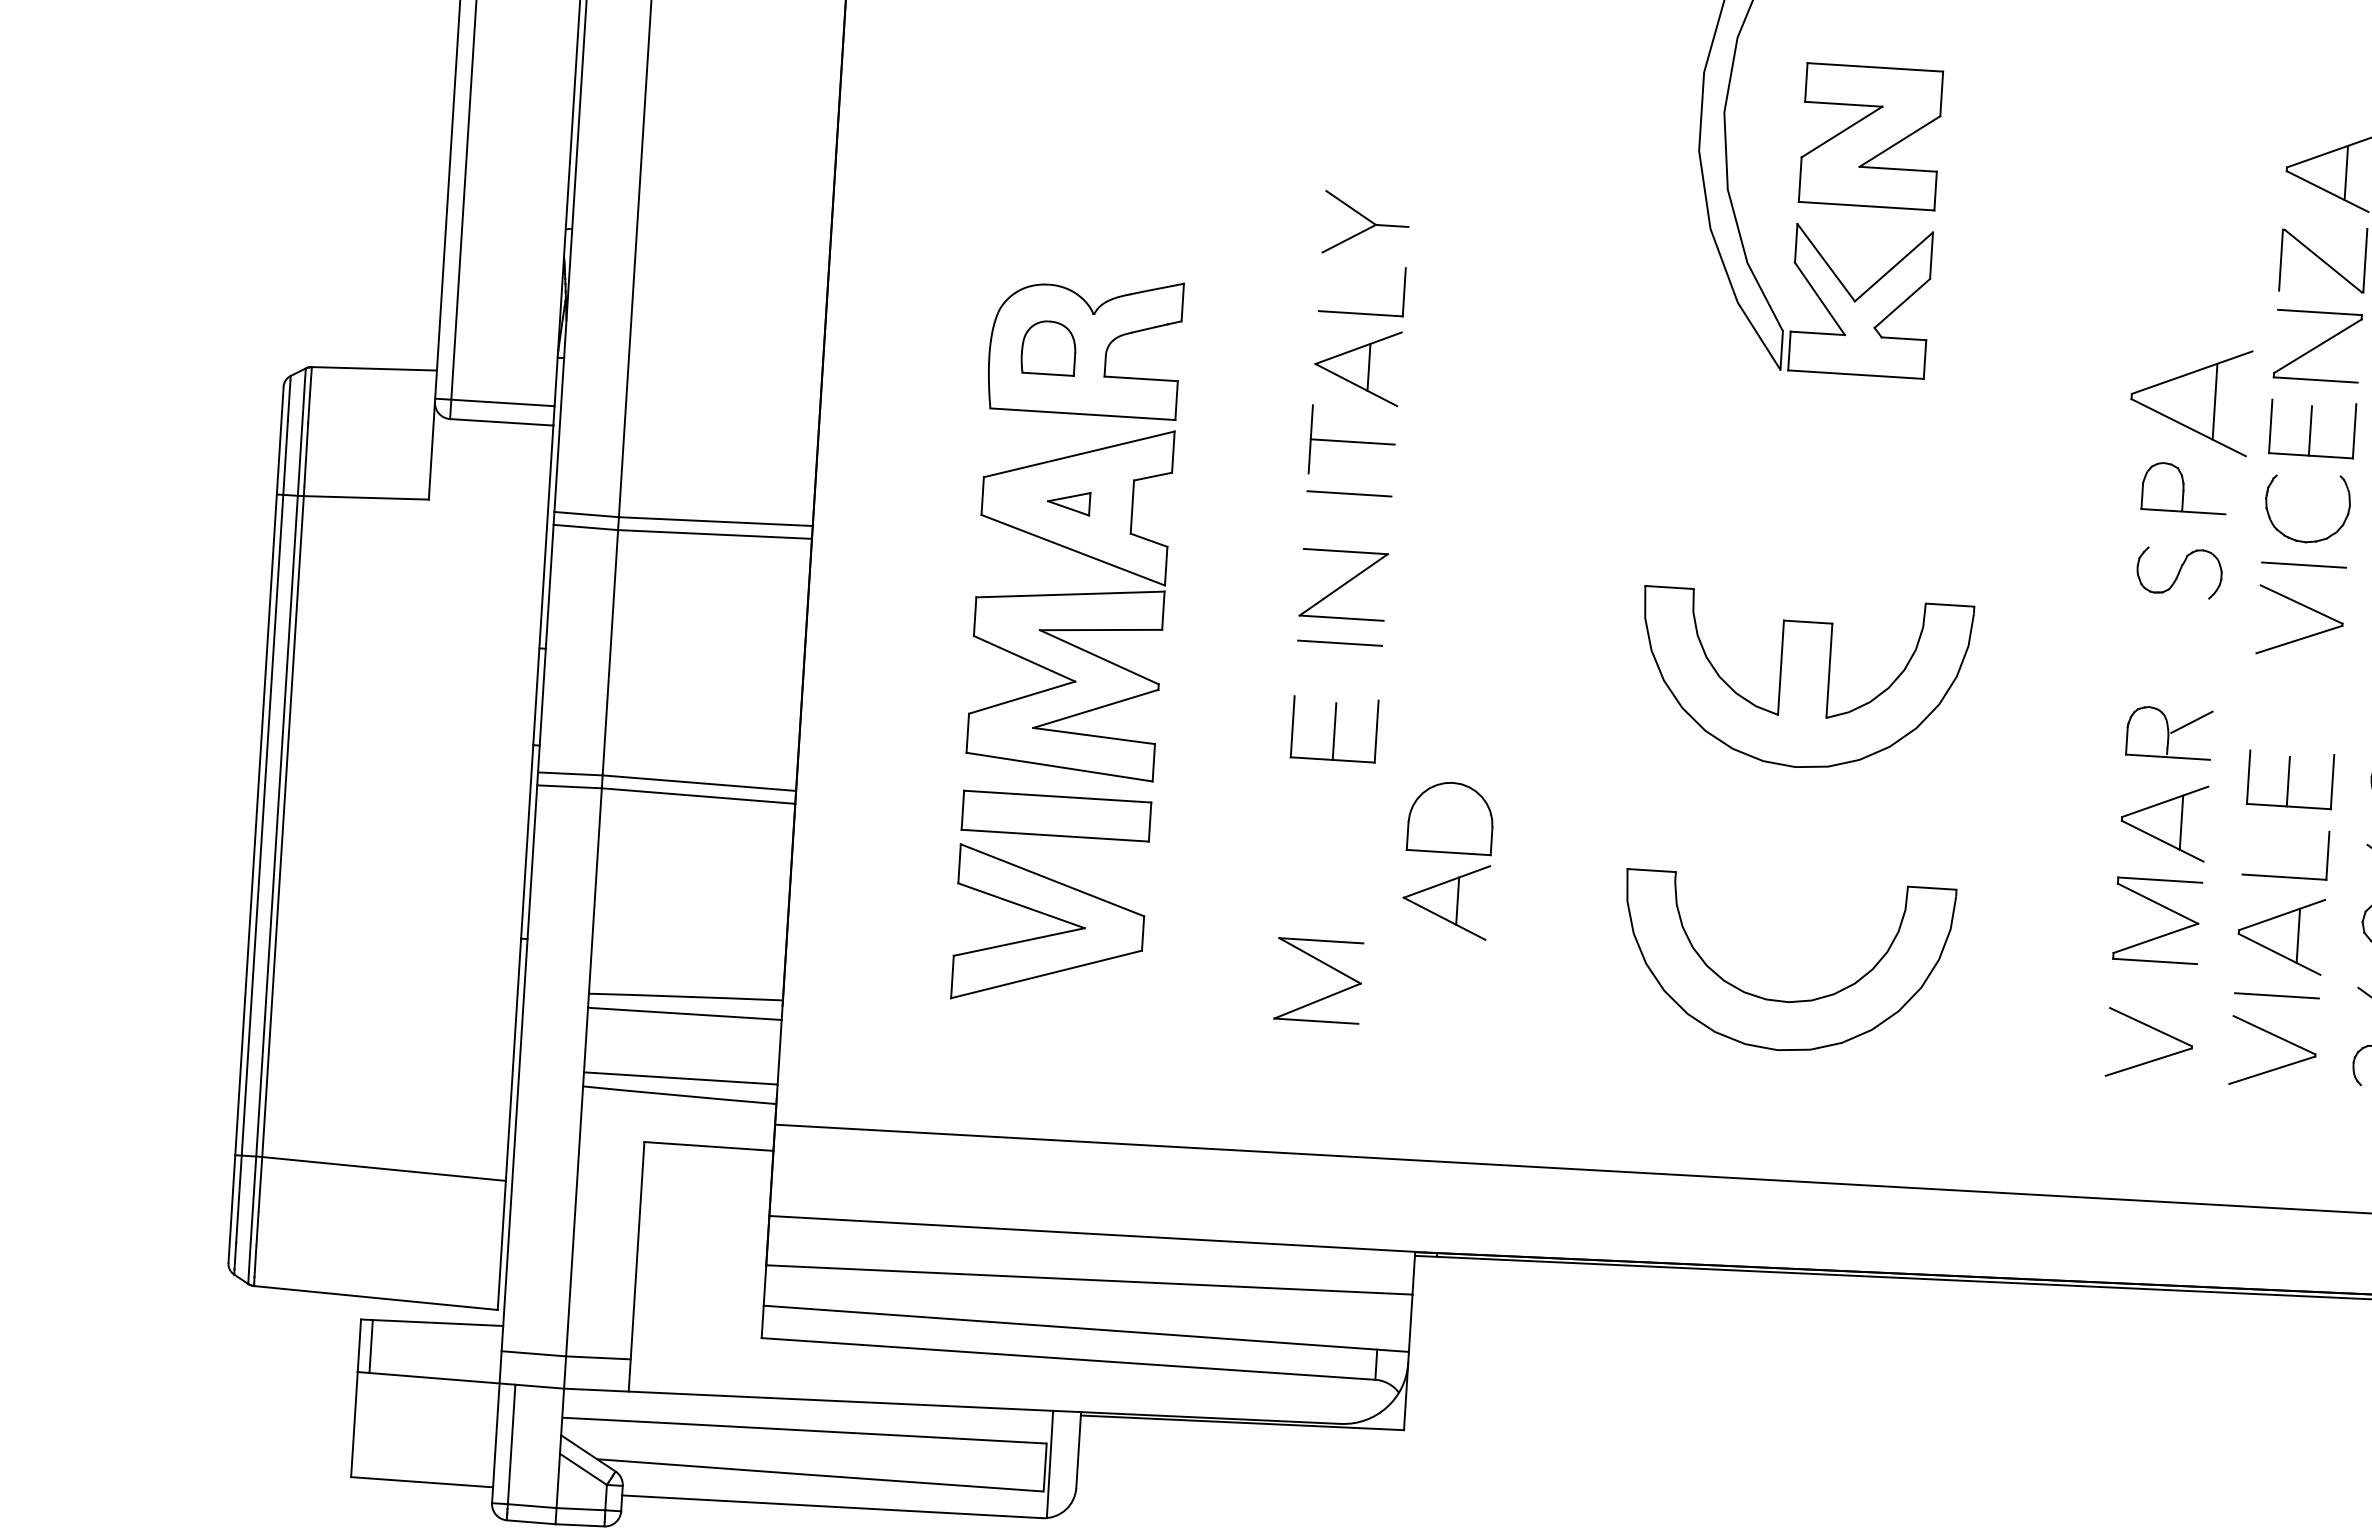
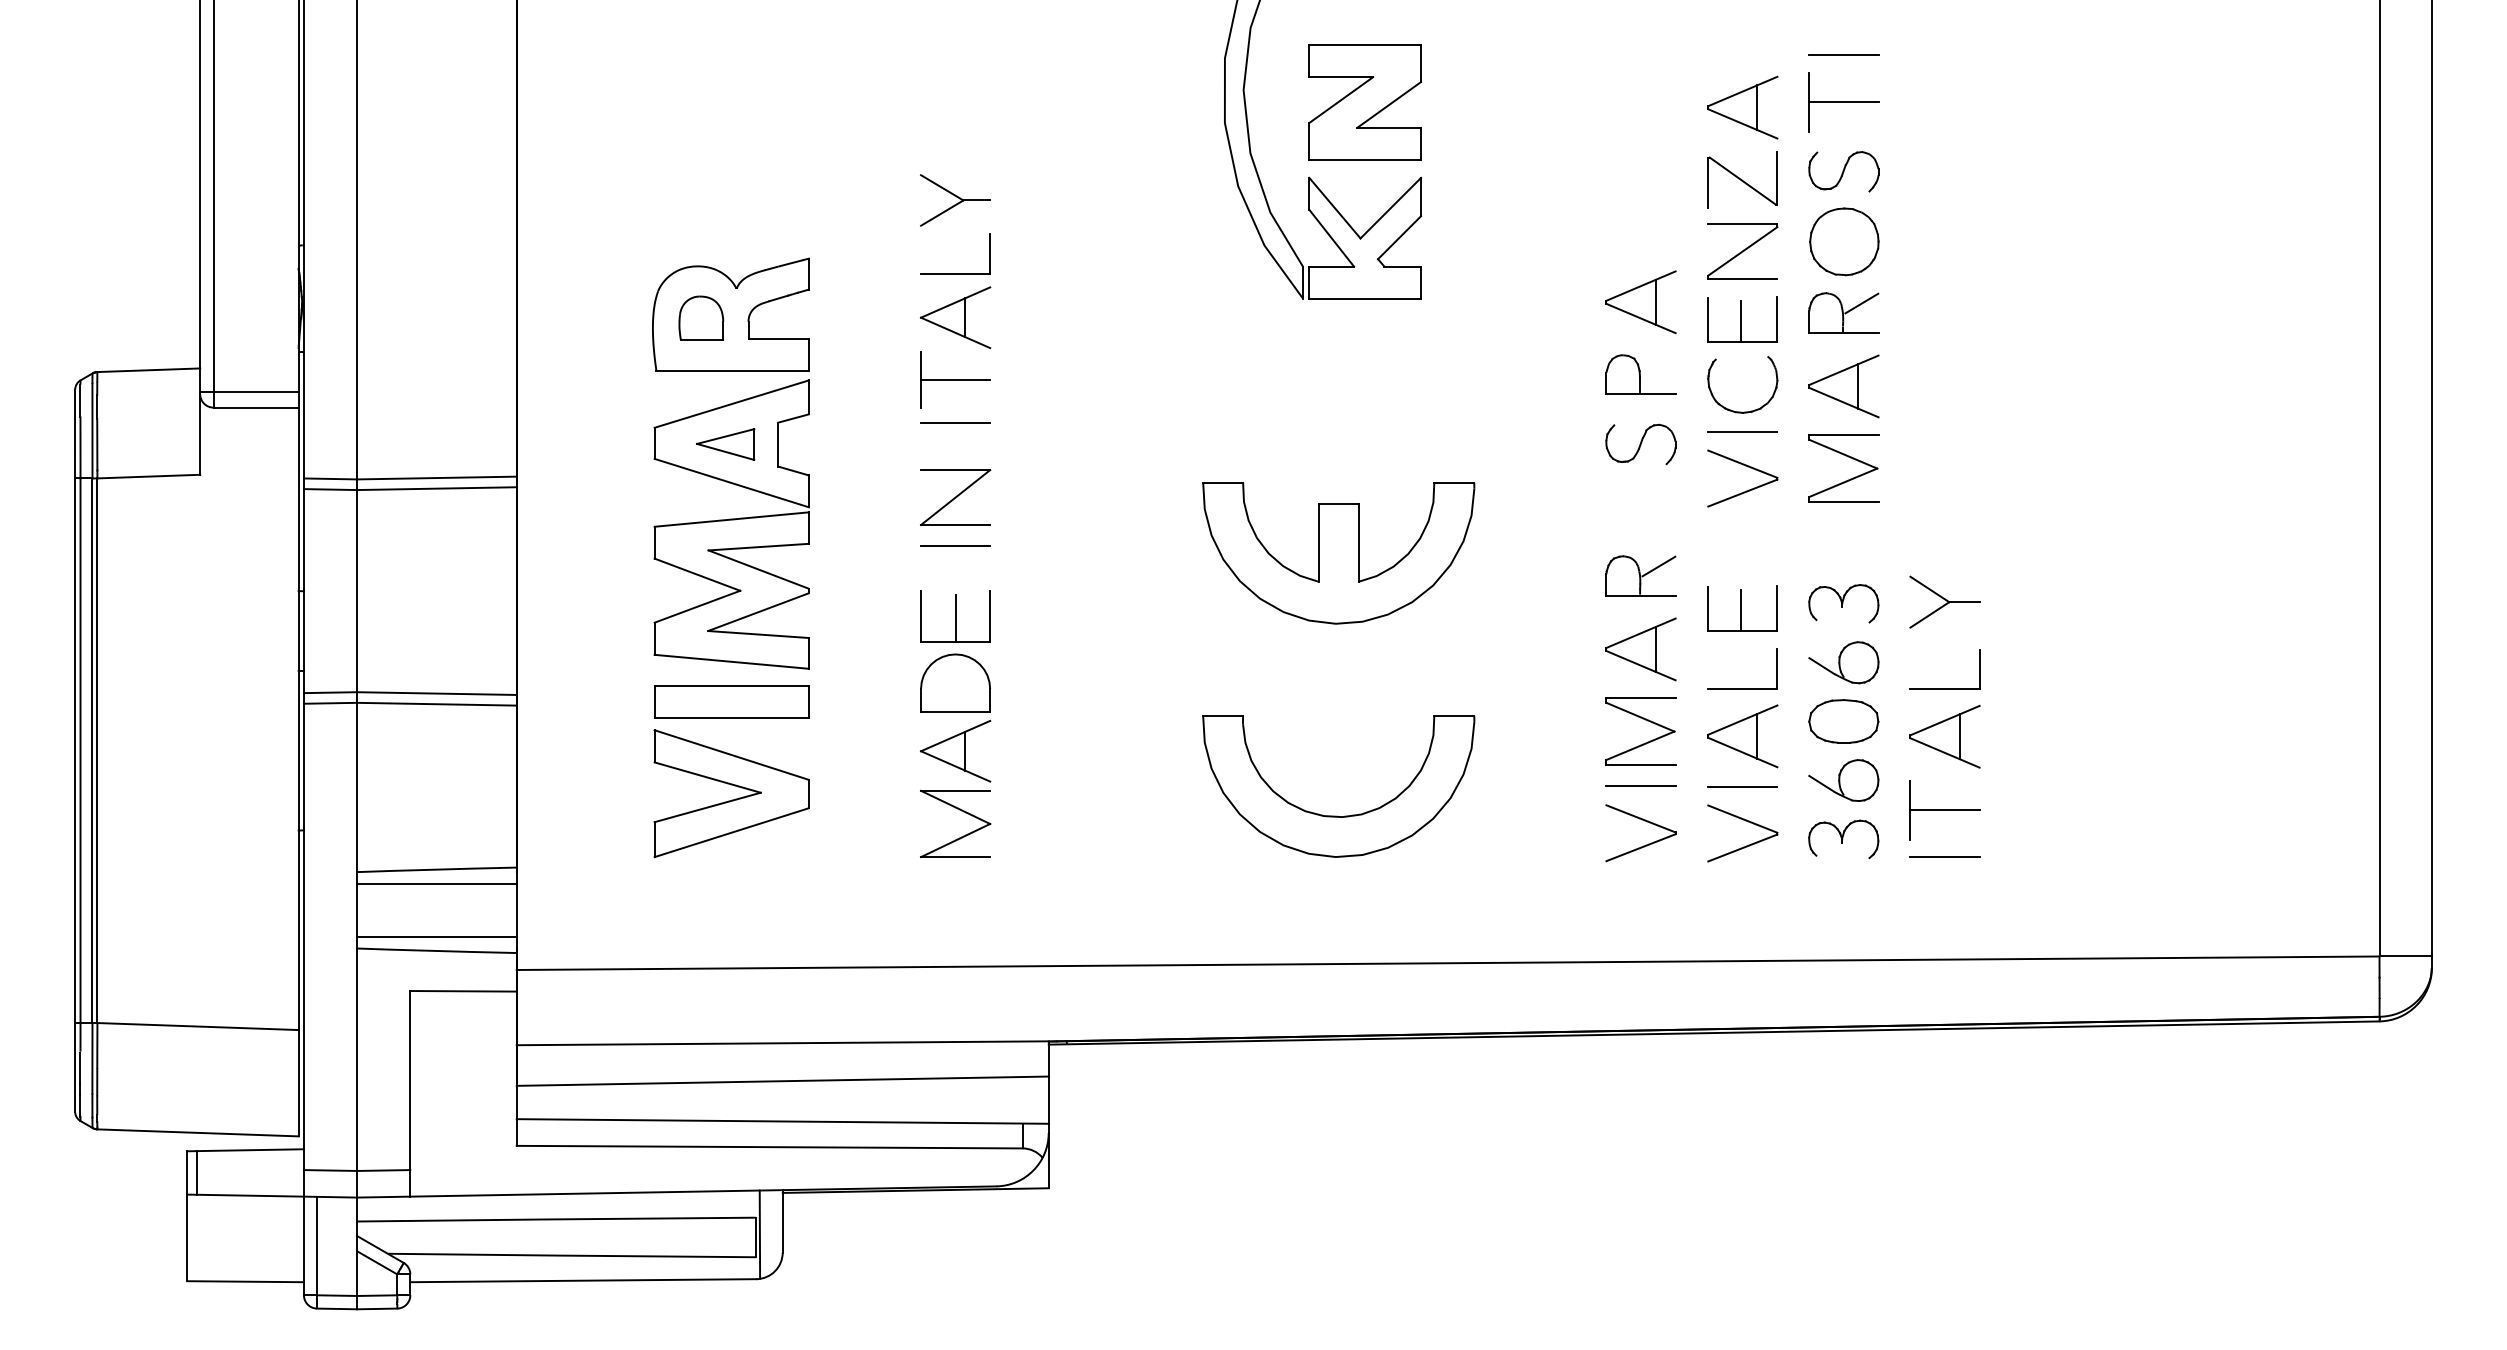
part: (2189, 400) -> (1640, 302), size x0.71
part: (1068, 502) -> (725, 444), size x1.67
part: (1448, 859) -> (955, 717), moved
line: (2152, 987) -> (1640, 786), added

